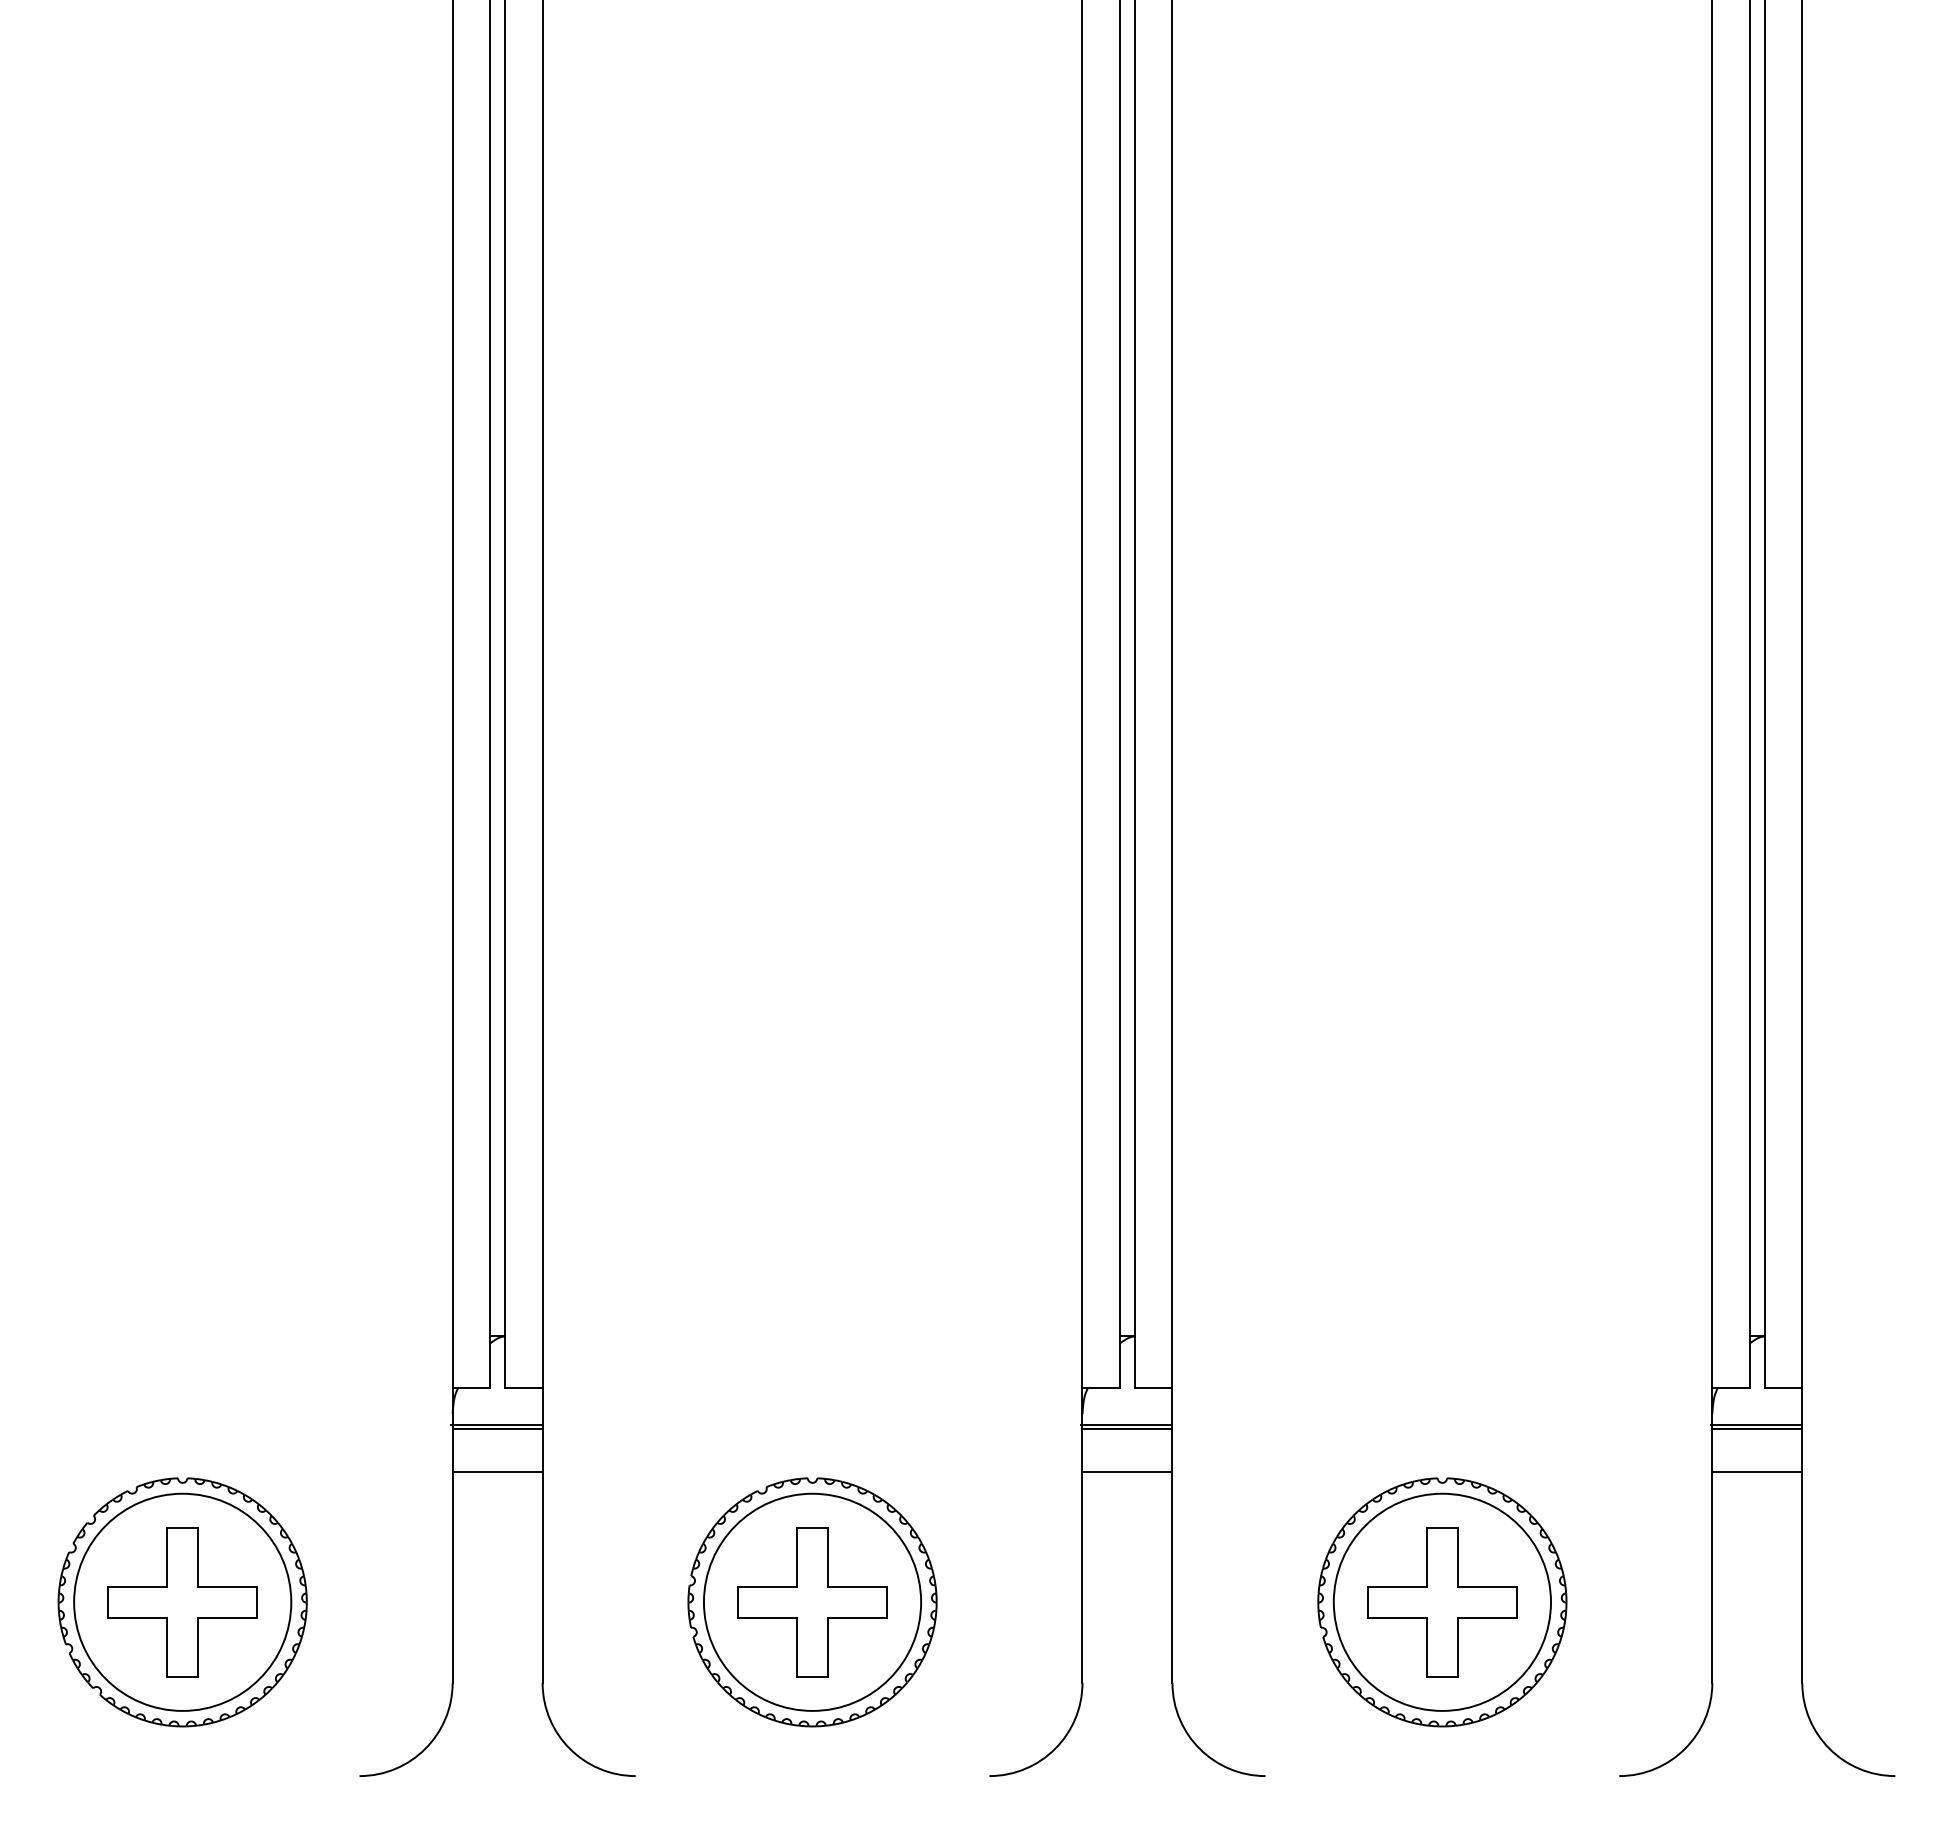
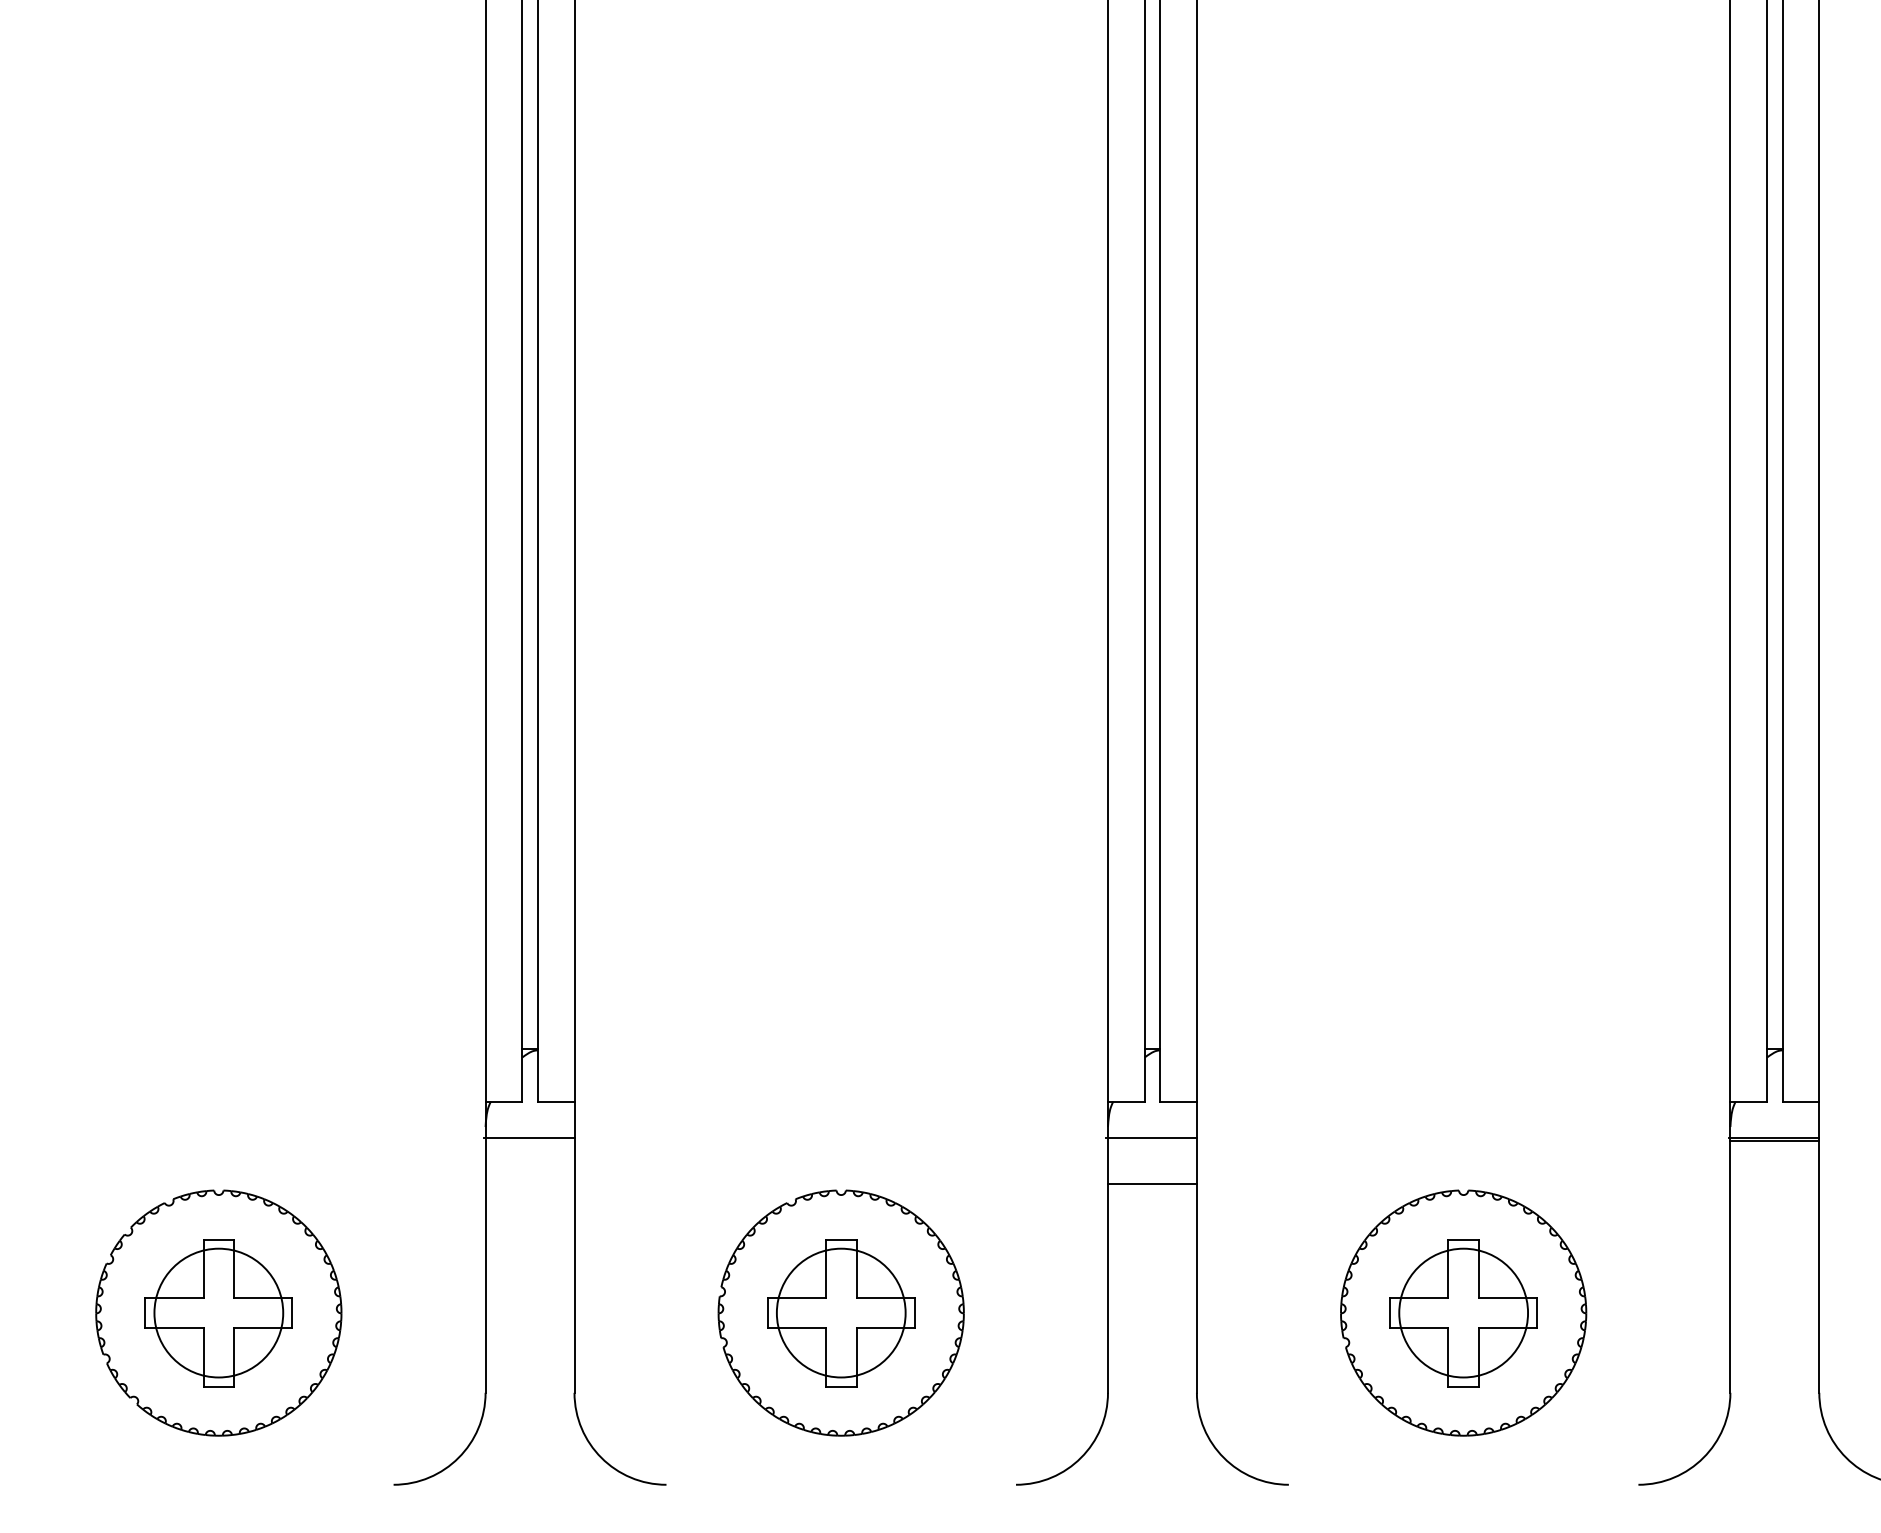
line: (497, 1428) -> (529, 1141), removed
line: (1127, 1428) -> (1152, 1141), removed
line: (497, 1472) -> (529, 1184), removed
line: (1757, 1472) -> (1775, 1184), removed
circle: (182, 1601) -> (218, 1312), size x0.6
circle: (812, 1601) -> (841, 1312), size x0.6
circle: (1441, 1601) -> (1462, 1312), size x0.6

